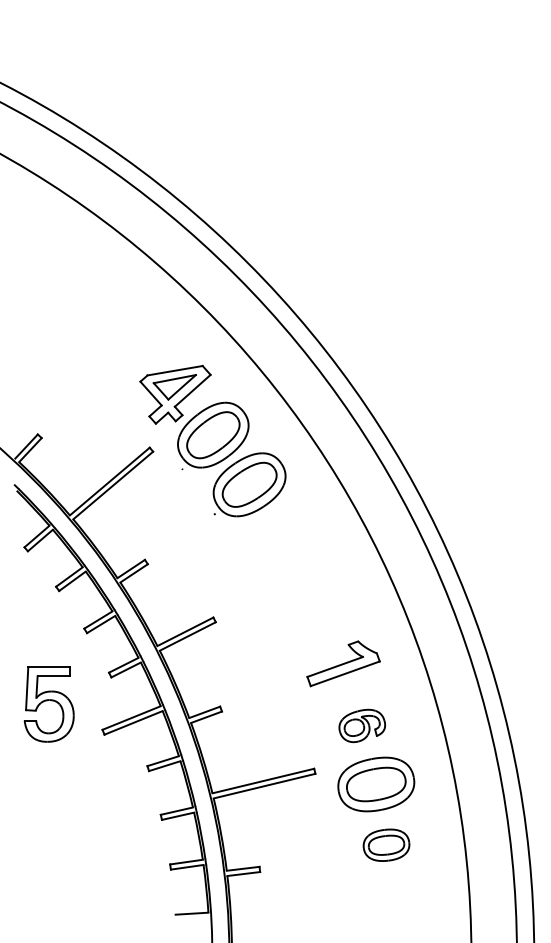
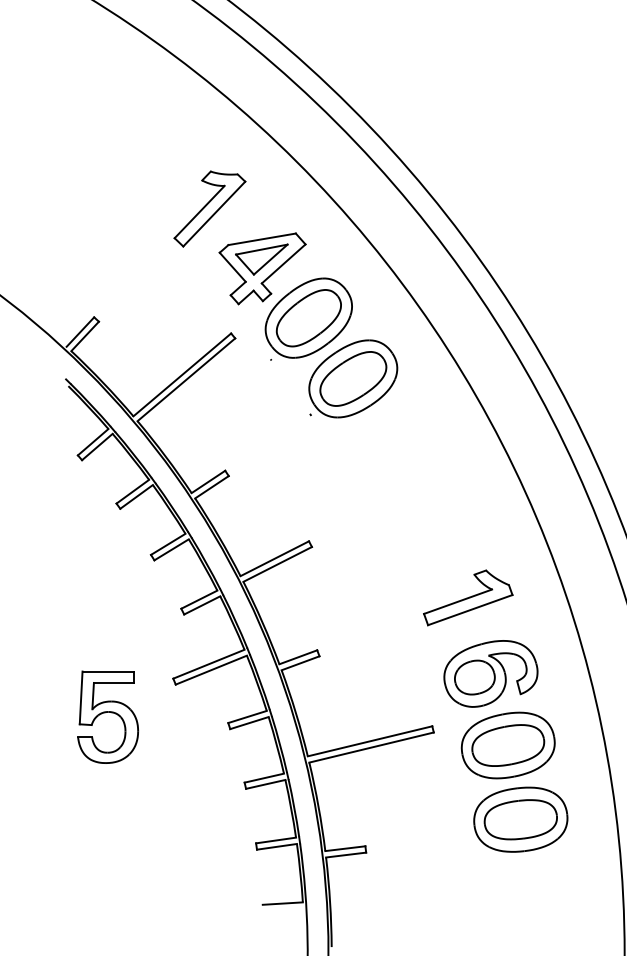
part: (132, 345) -> (210, 208), added
part: (48, 704) -> (107, 717), moved
part: (362, 725) -> (491, 673), size x1.67
part: (386, 845) -> (520, 820), size x1.67

